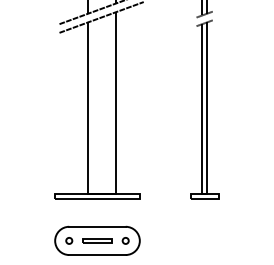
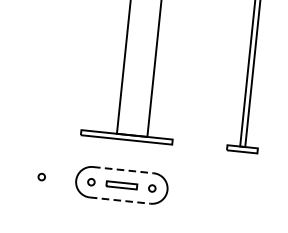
line: (98, 226) -> (124, 169), solid -> dashed
circle: (23, 240) -> (42, 176), added
line: (98, 255) -> (121, 201), solid -> dashed

